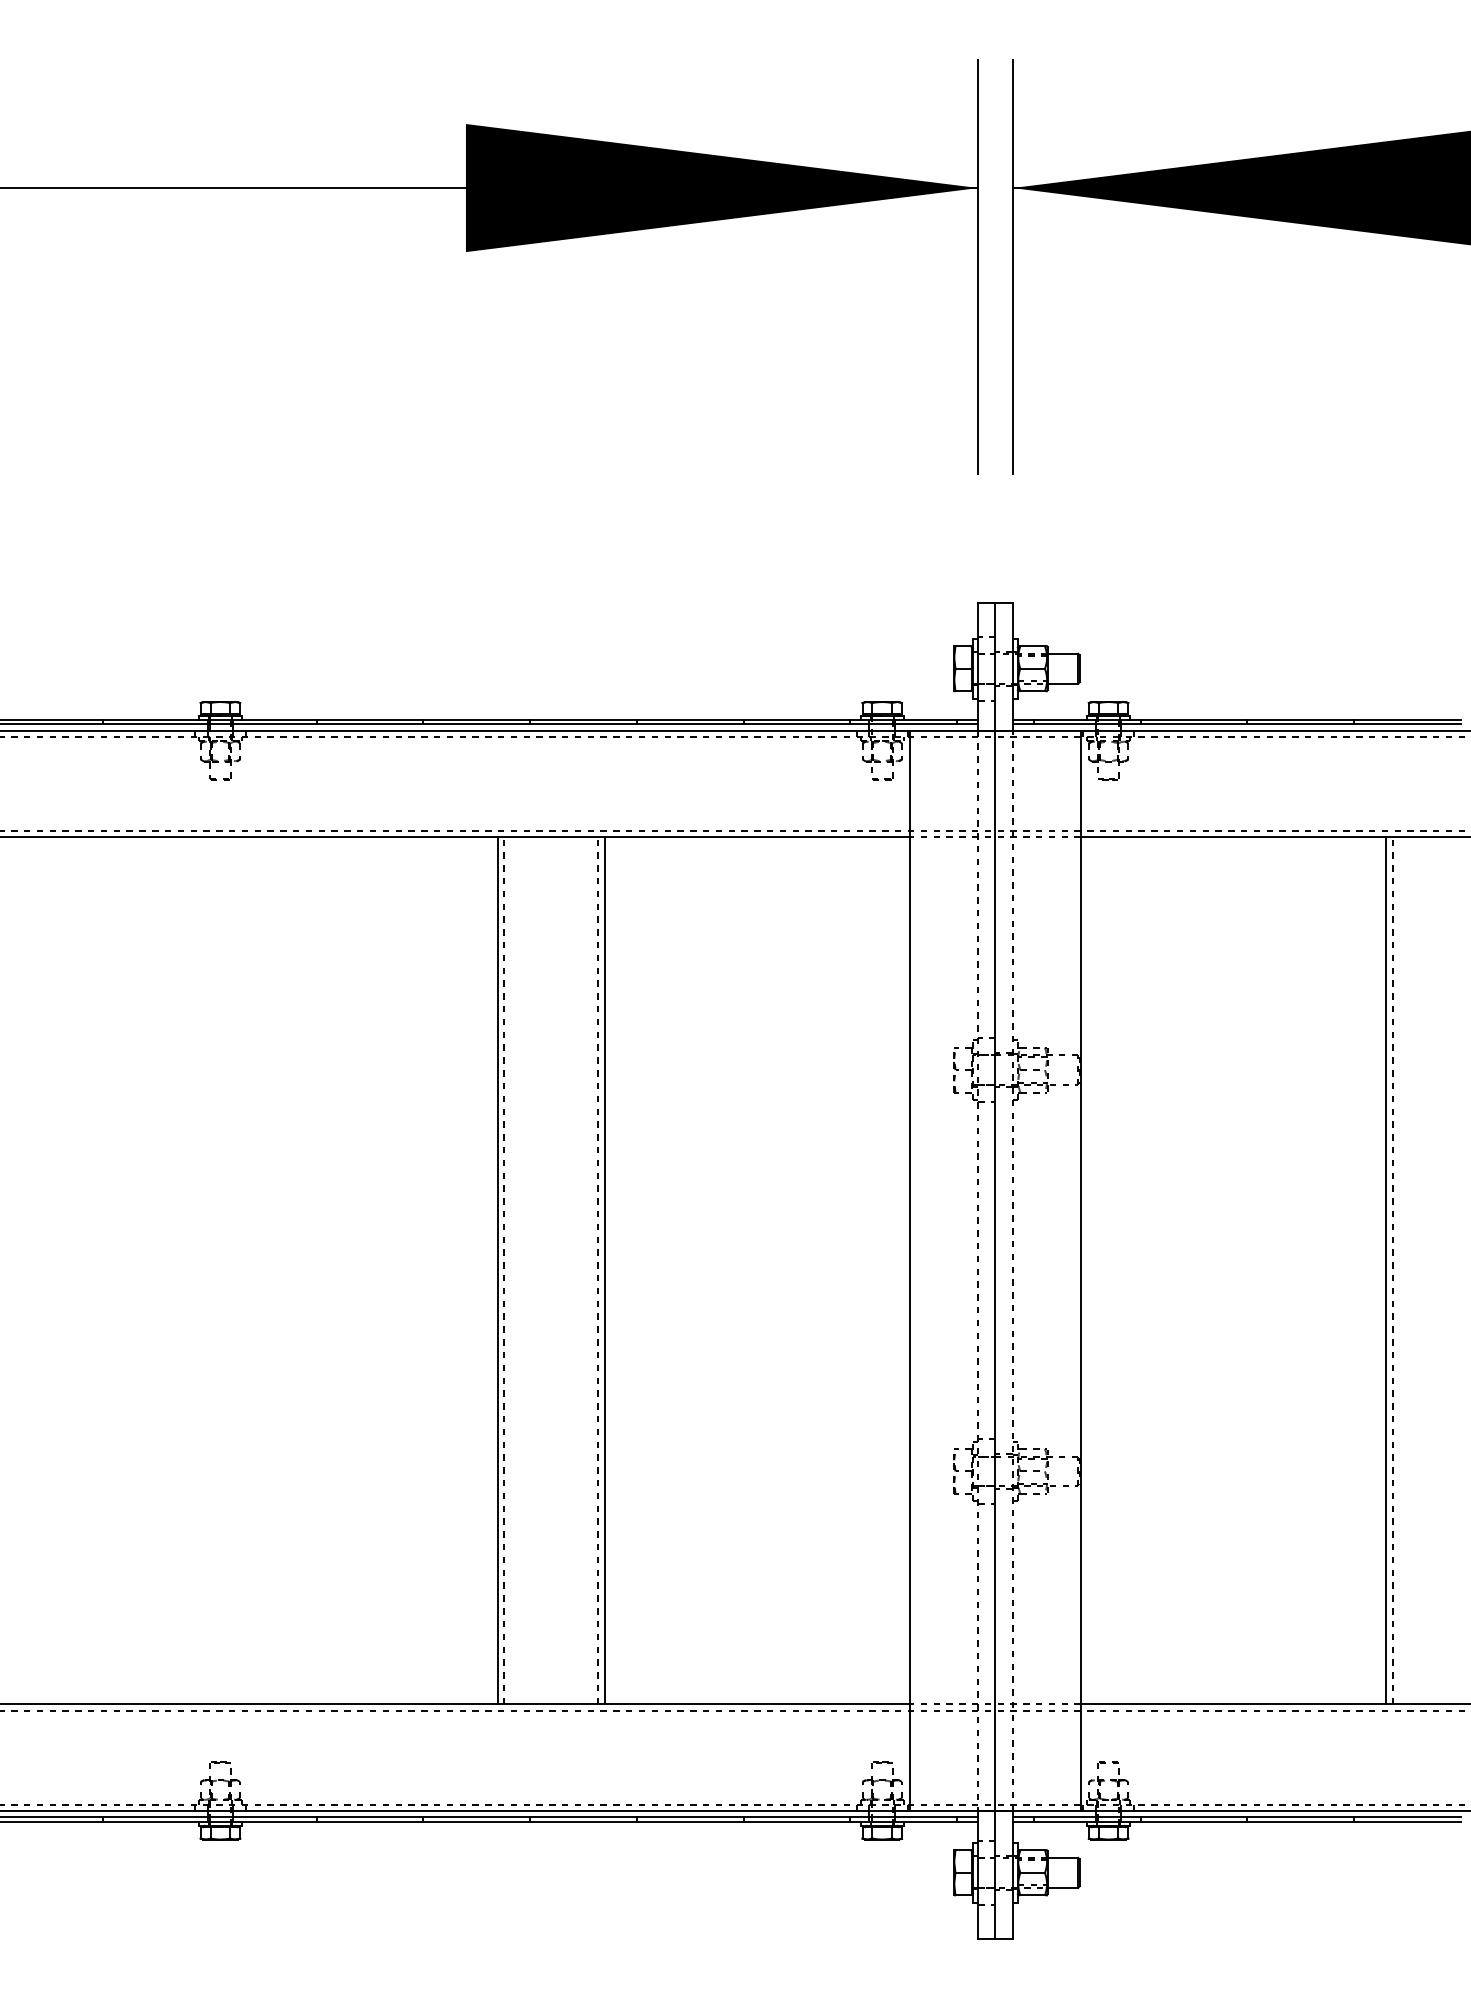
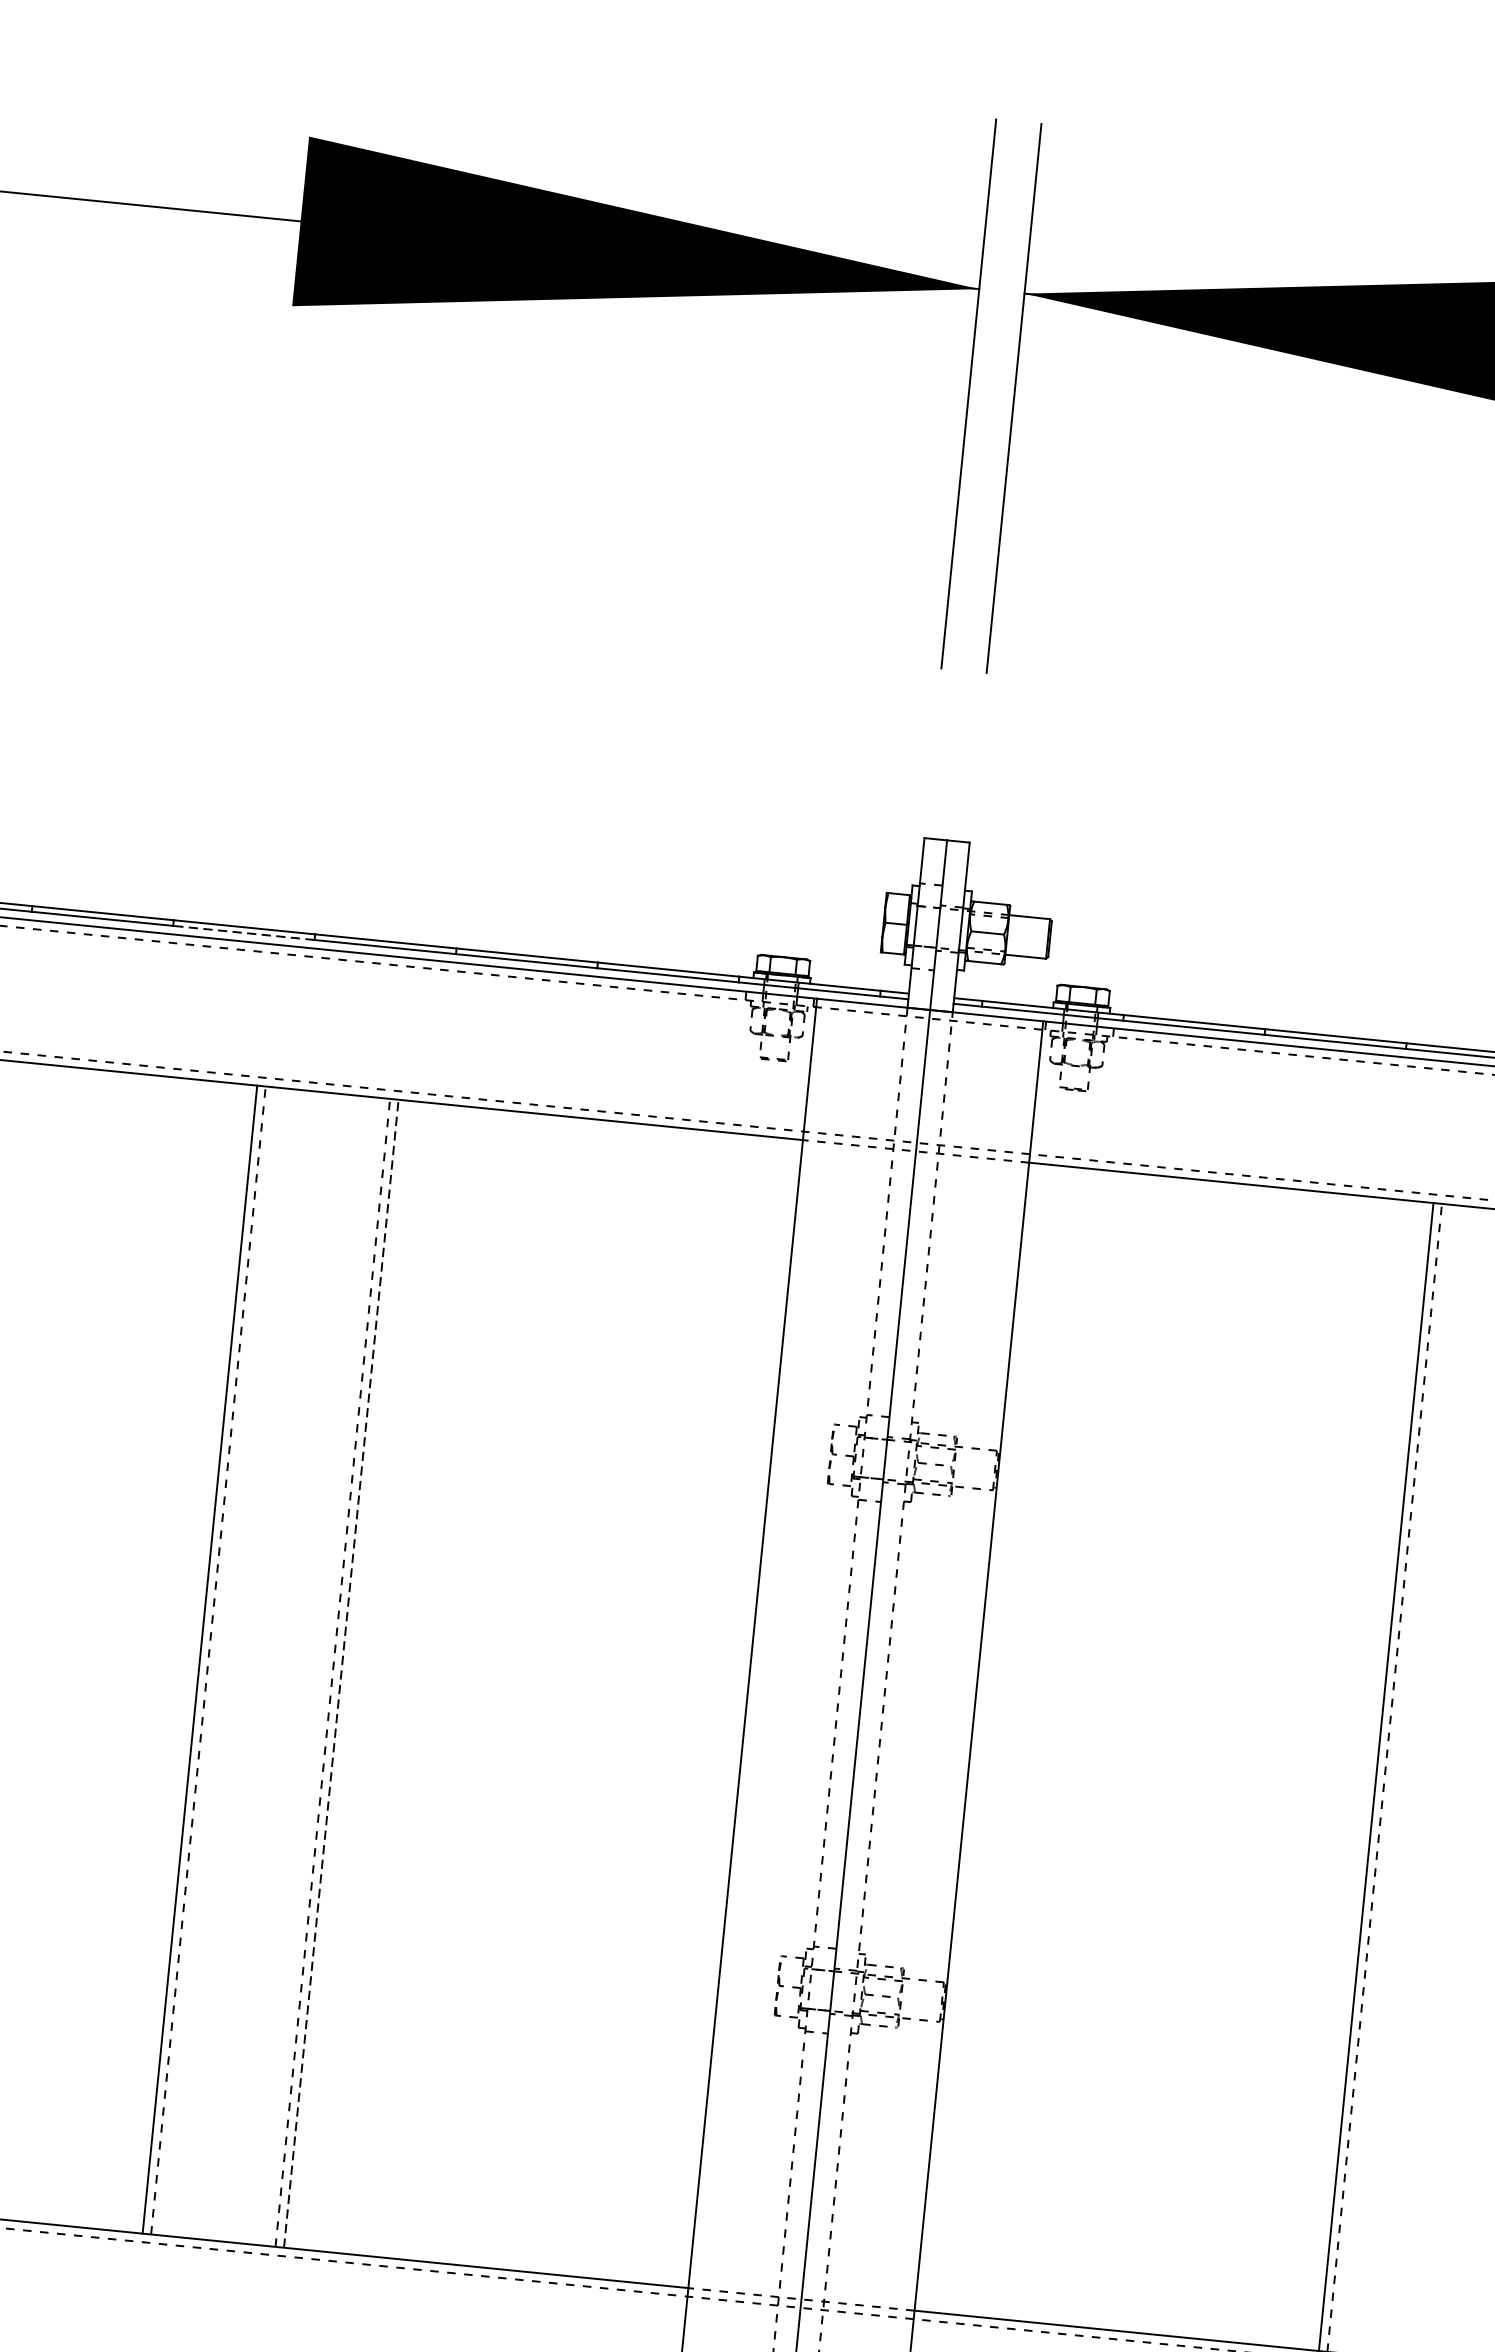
line: (476, 724) -> (243, 933), solid -> dashed
line: (604, 1270) -> (341, 1673), solid -> dashed

